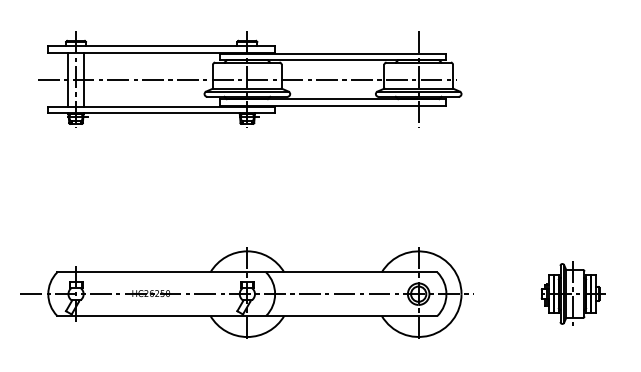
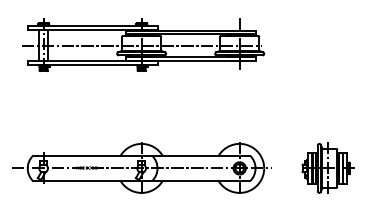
part: (572, 292) -> (327, 167), size x1.43

